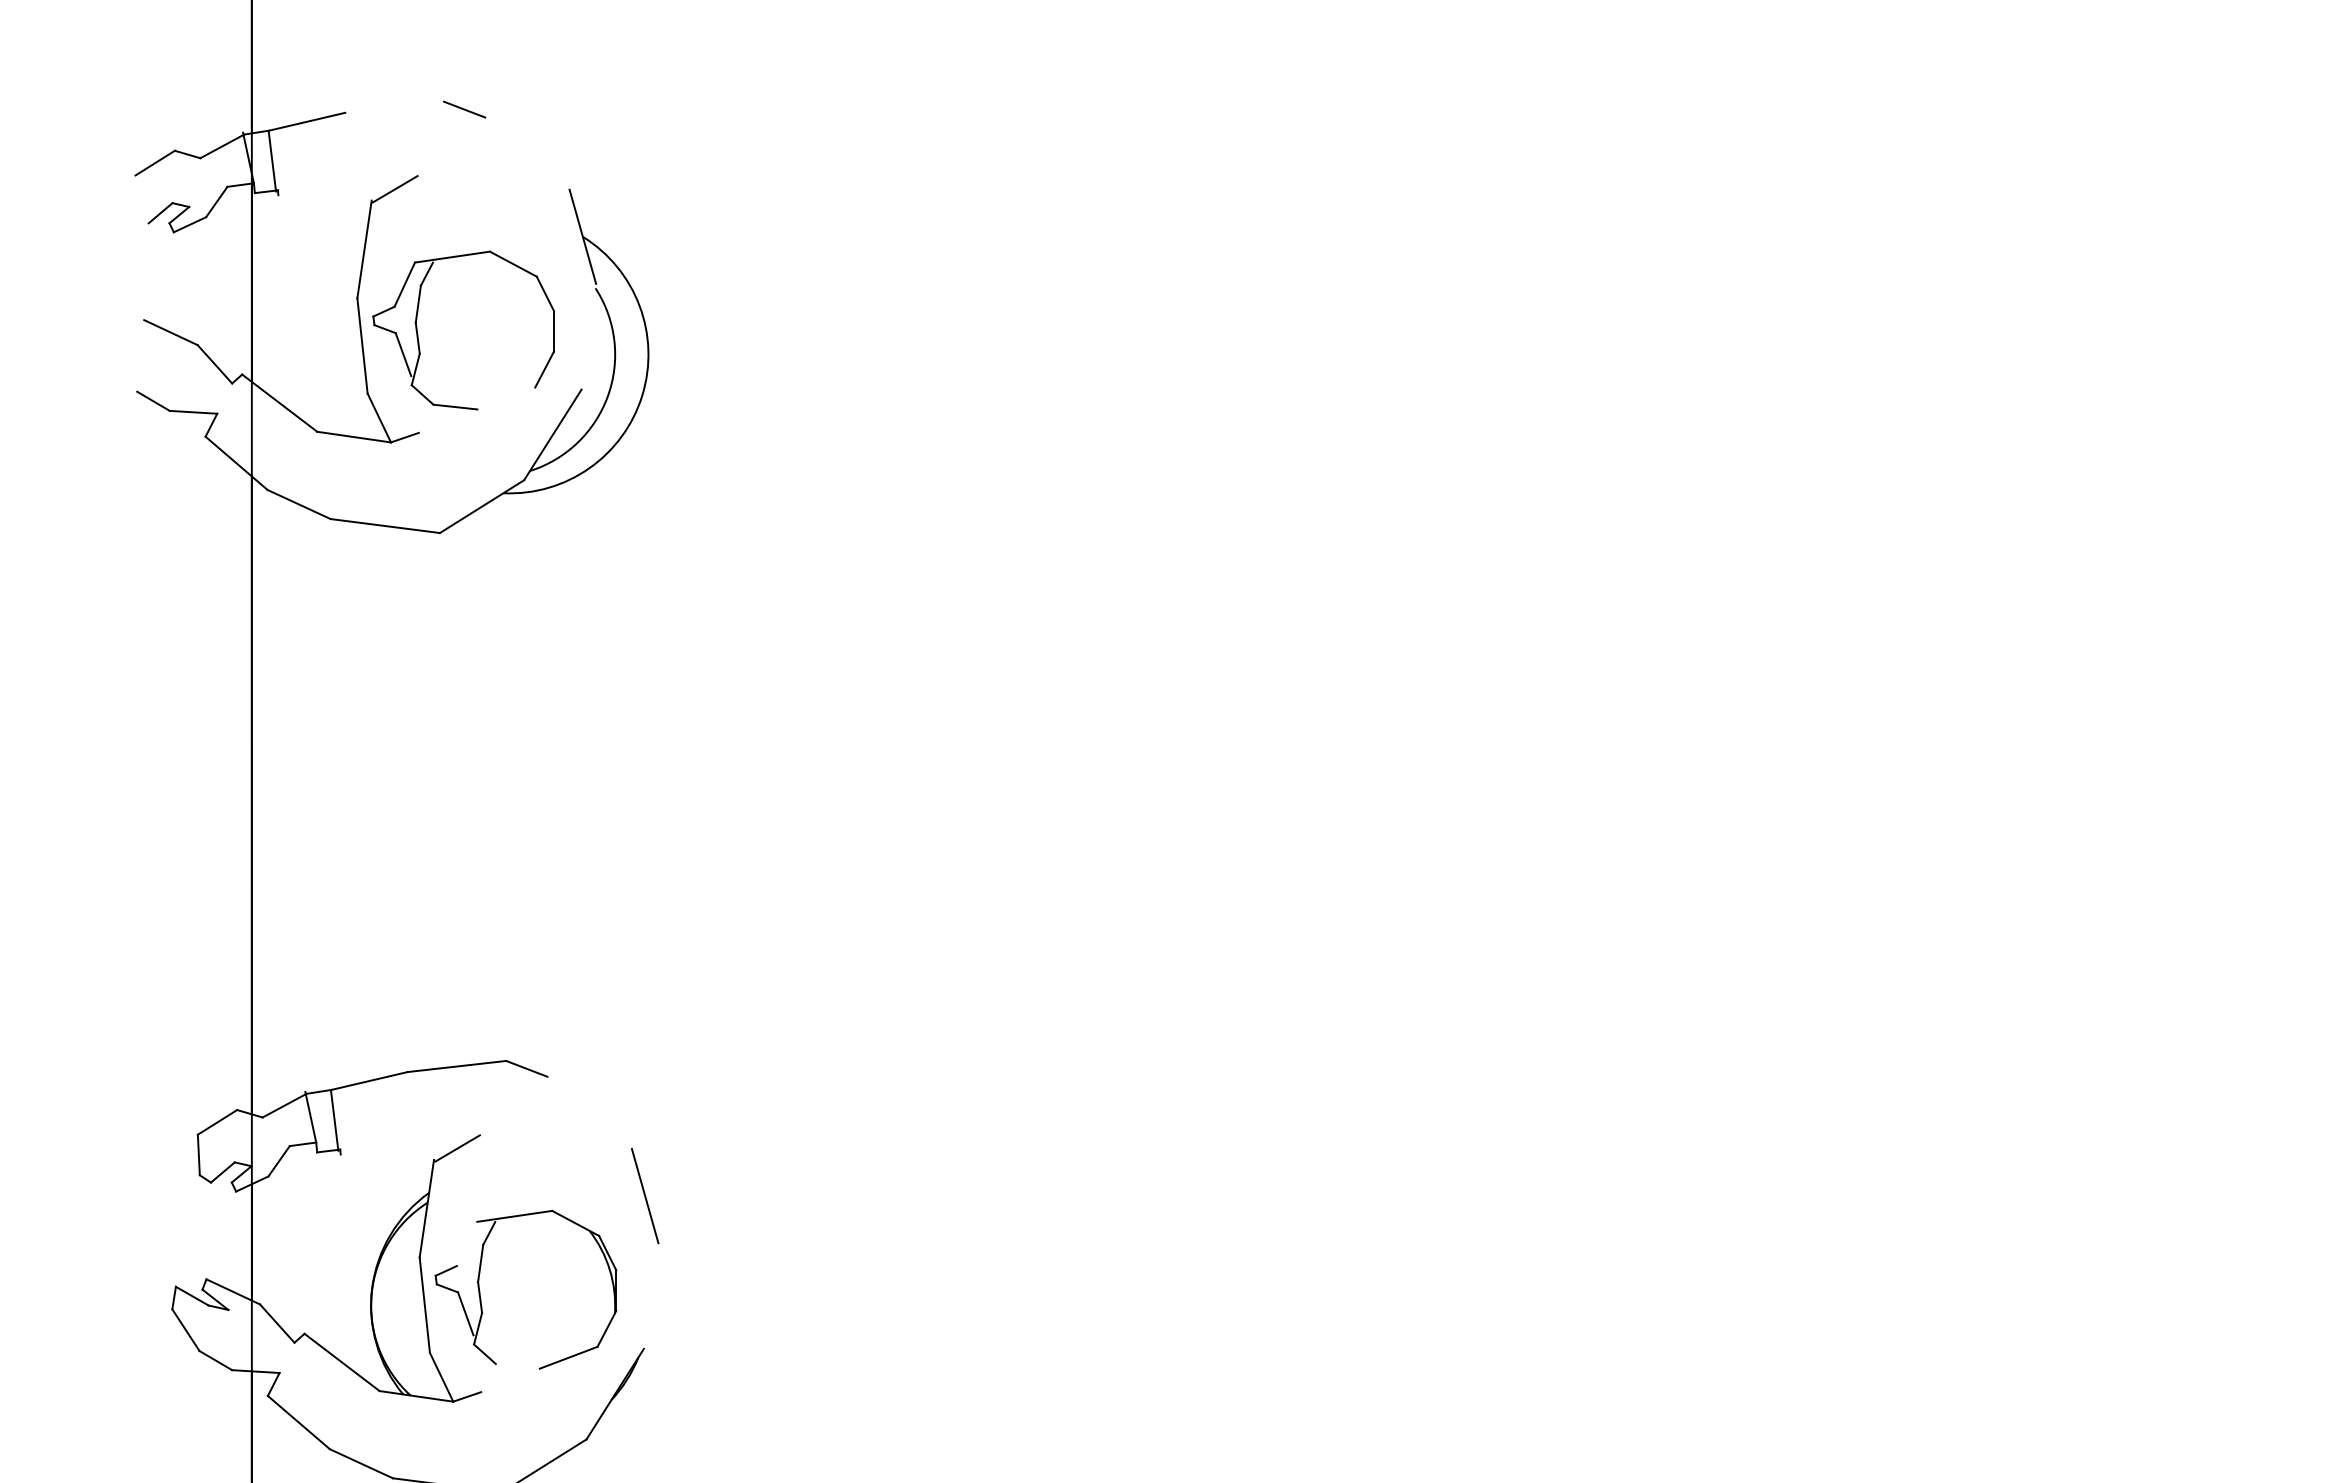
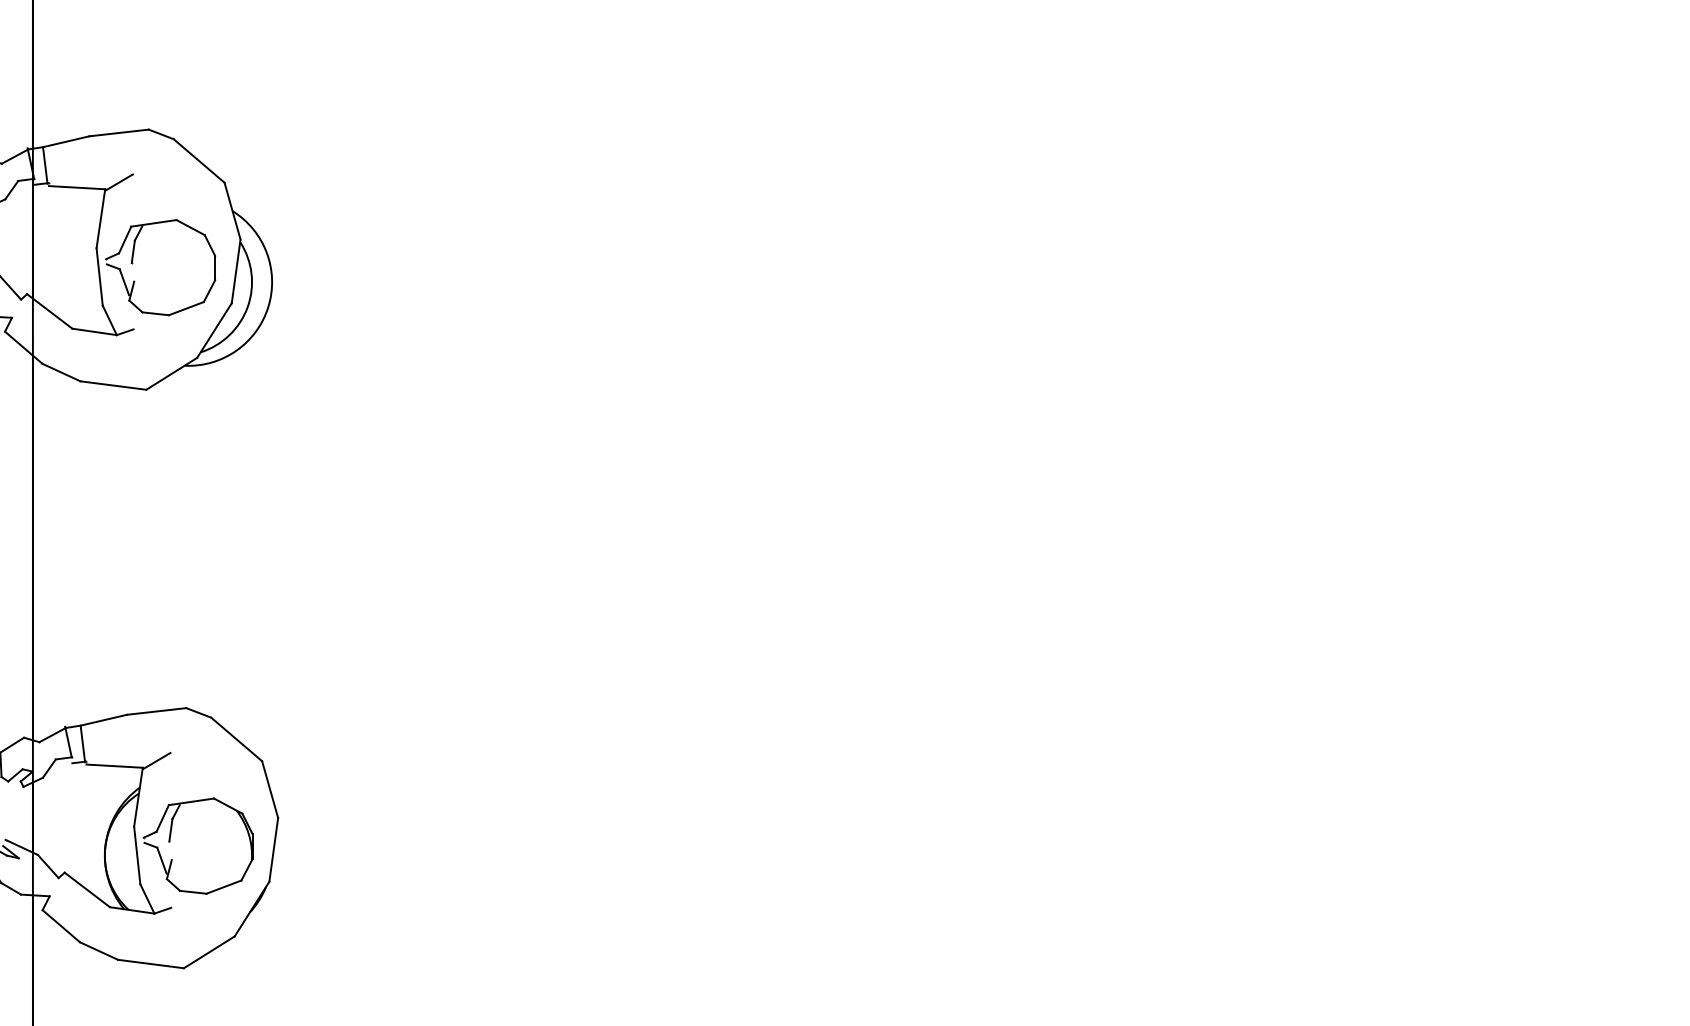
line: (393, 106) -> (118, 132), added
line: (526, 152) -> (198, 160), added
line: (324, 197) -> (76, 187), added
line: (587, 336) -> (235, 271), added
line: (504, 398) -> (185, 308), added
line: (589, 1112) -> (236, 739), added
line: (387, 1156) -> (114, 765), added
line: (466, 1243) -> (162, 818), added
line: (650, 1295) -> (273, 849), added
line: (518, 1365) -> (193, 891), added

